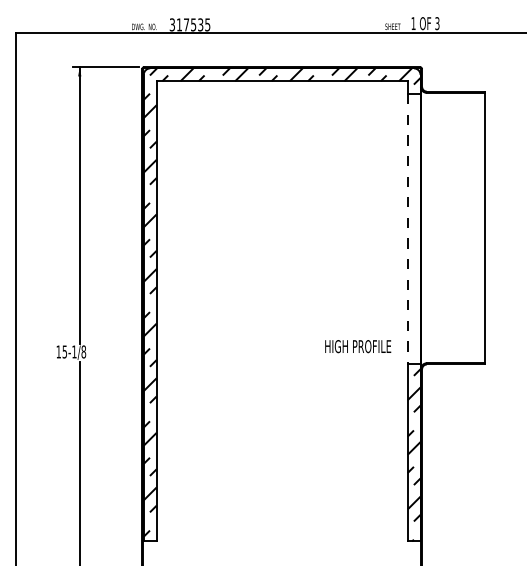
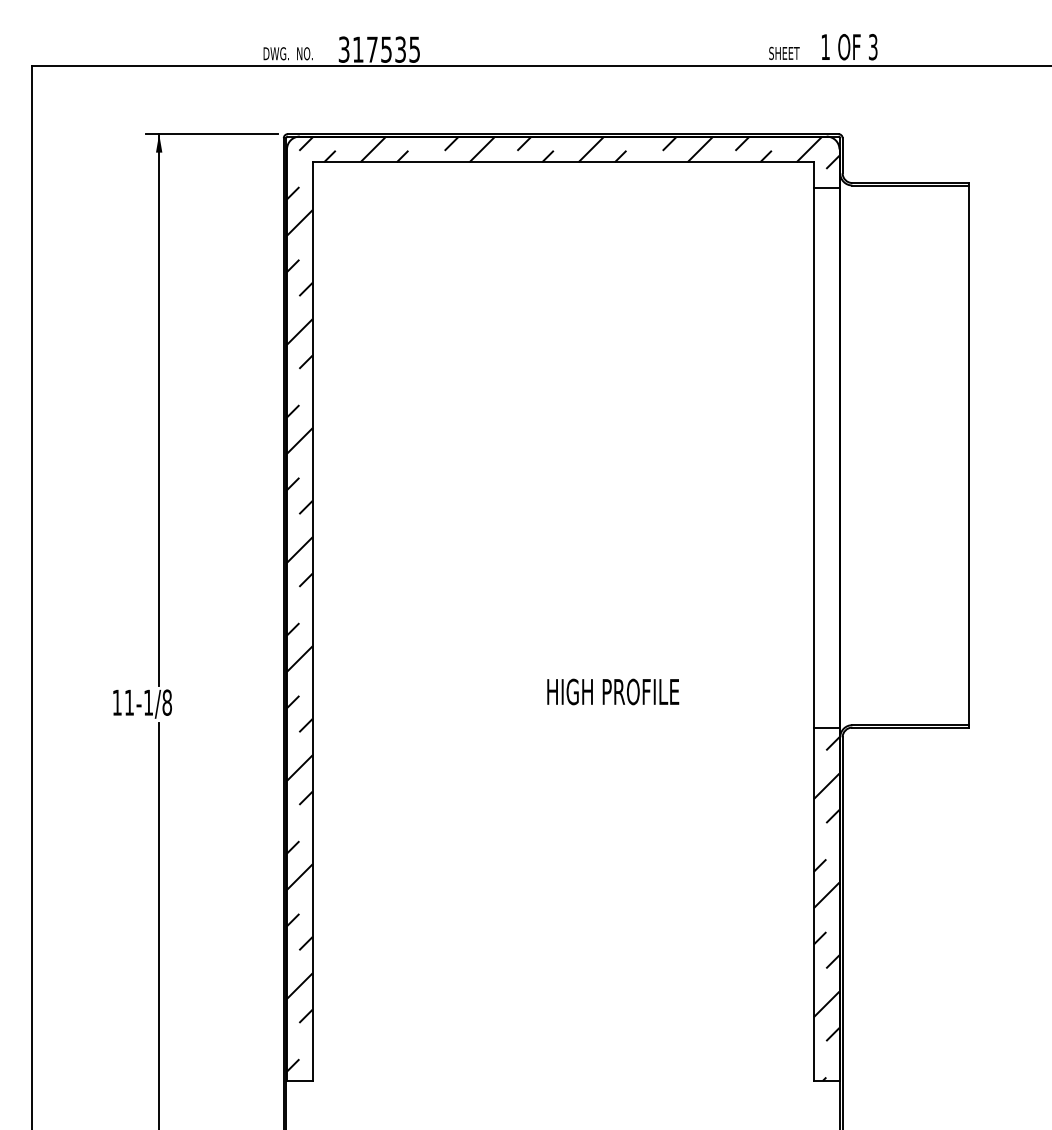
line: (407, 229) -> (813, 458), dashed -> solid
text: (358, 346) -> (613, 691), moved
text: (64, 351) -> (128, 701), 15-1/8 -> 11-1/8

